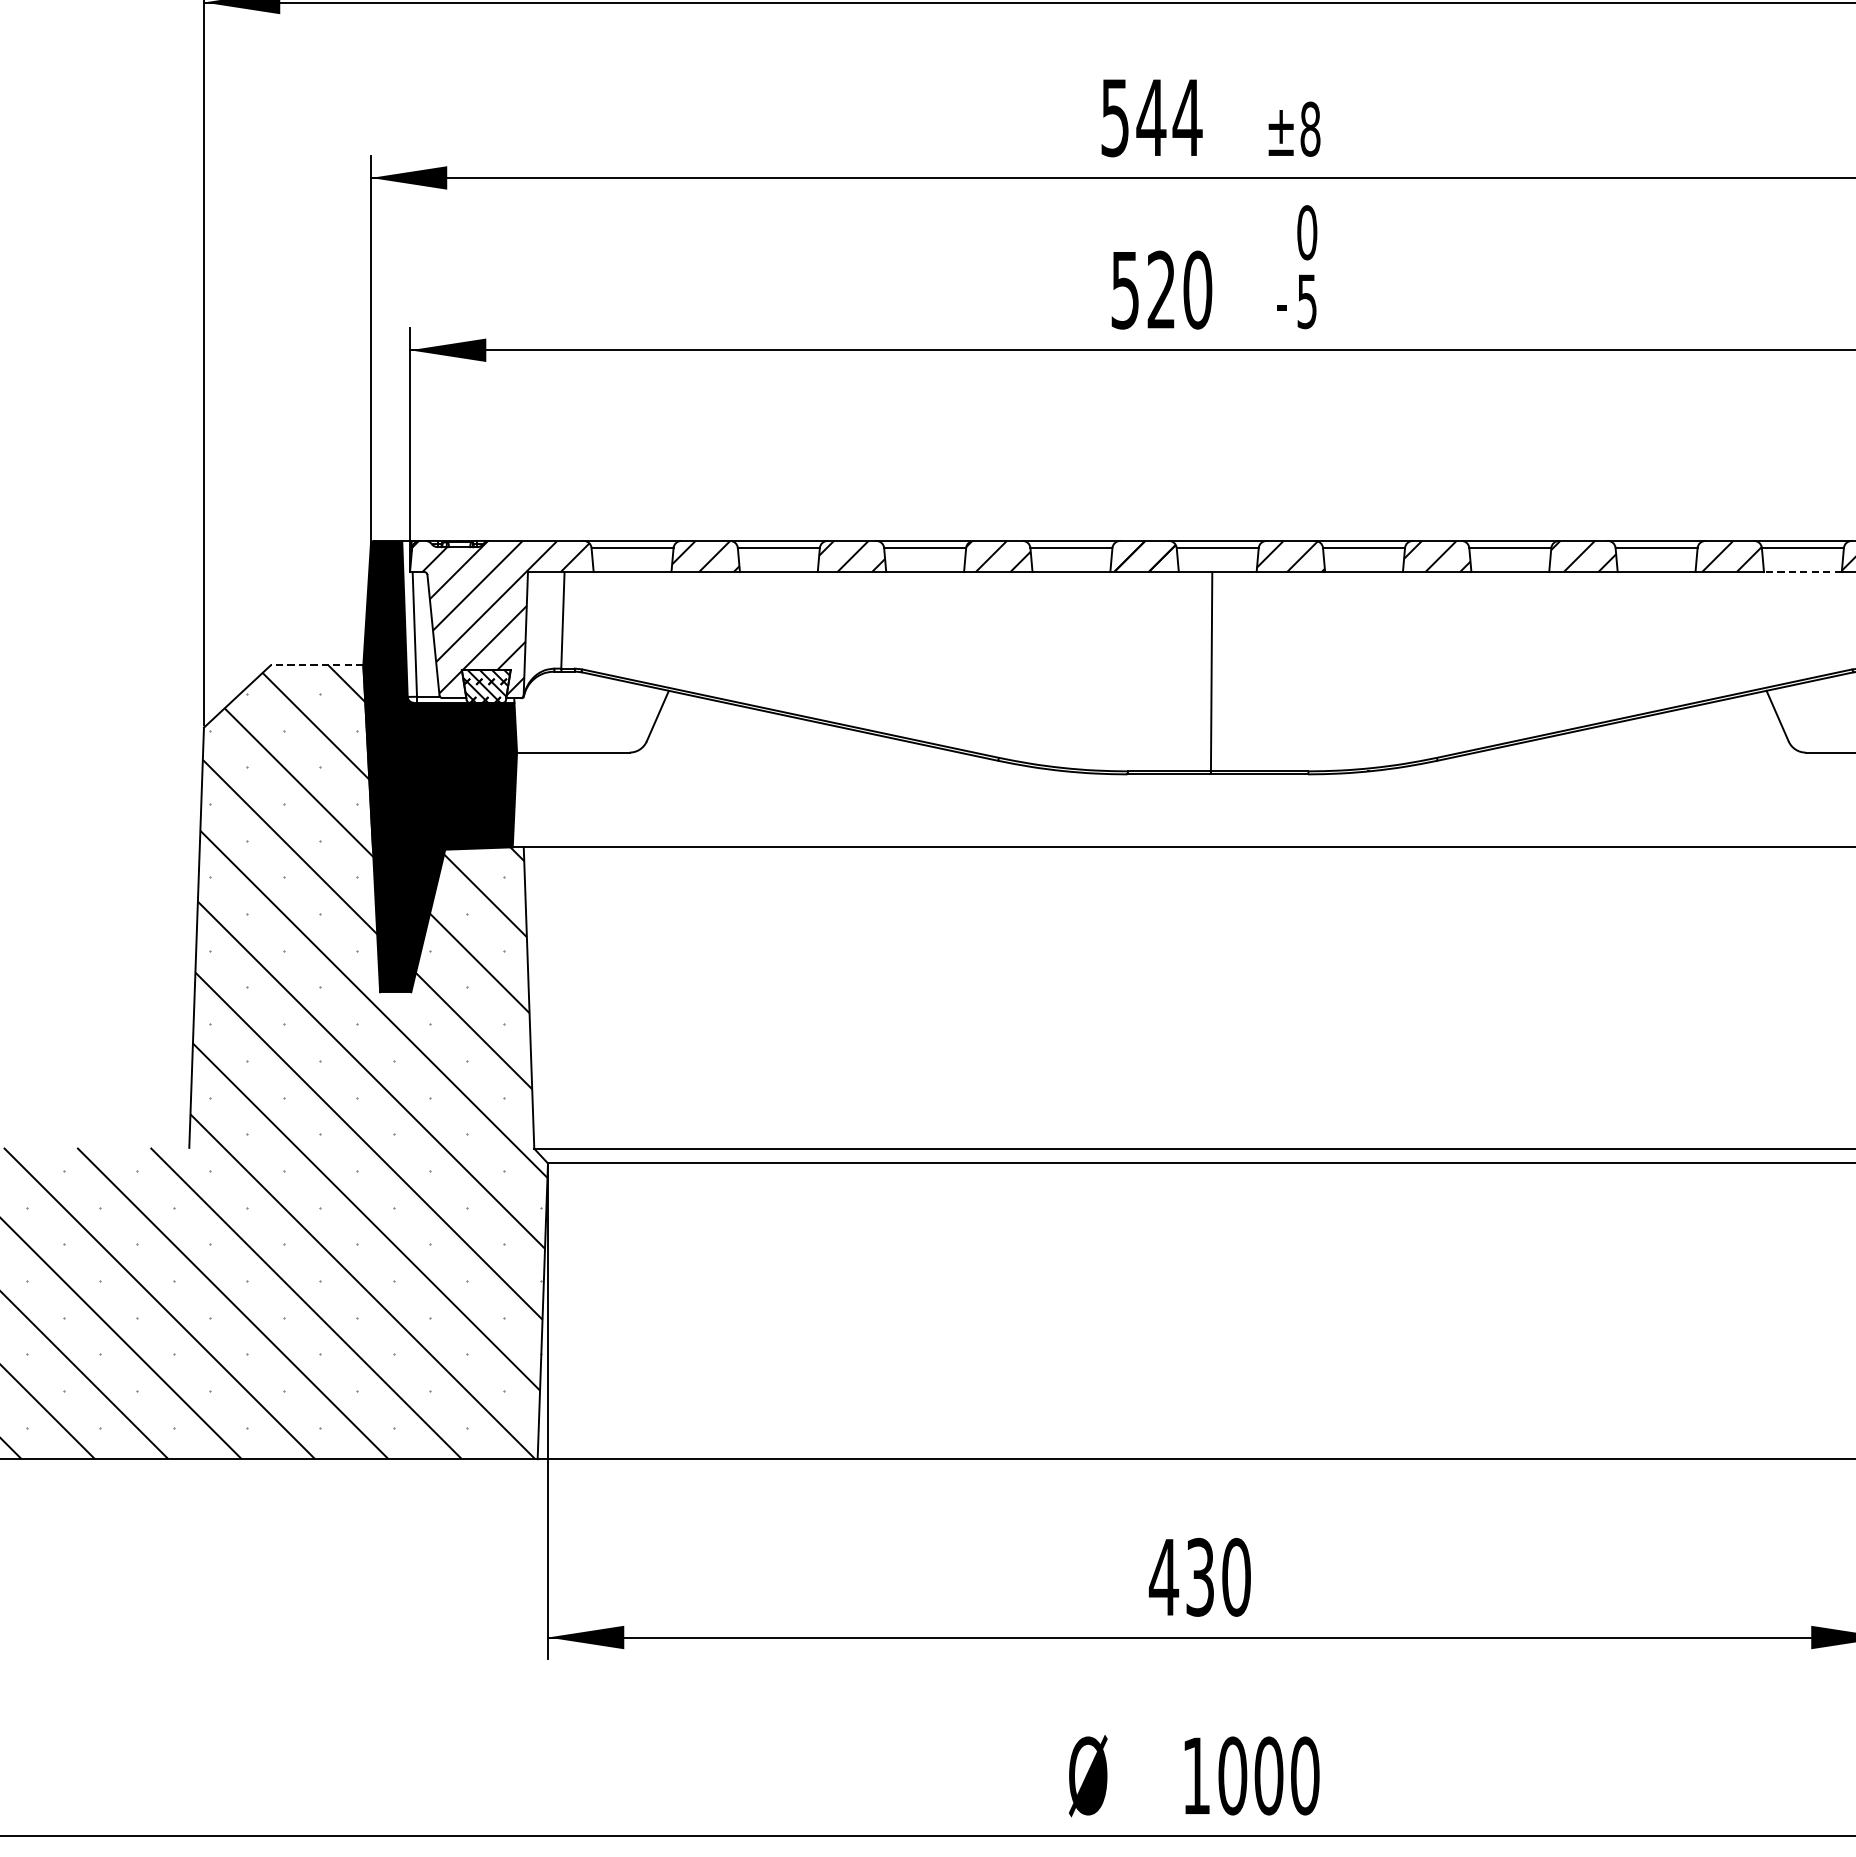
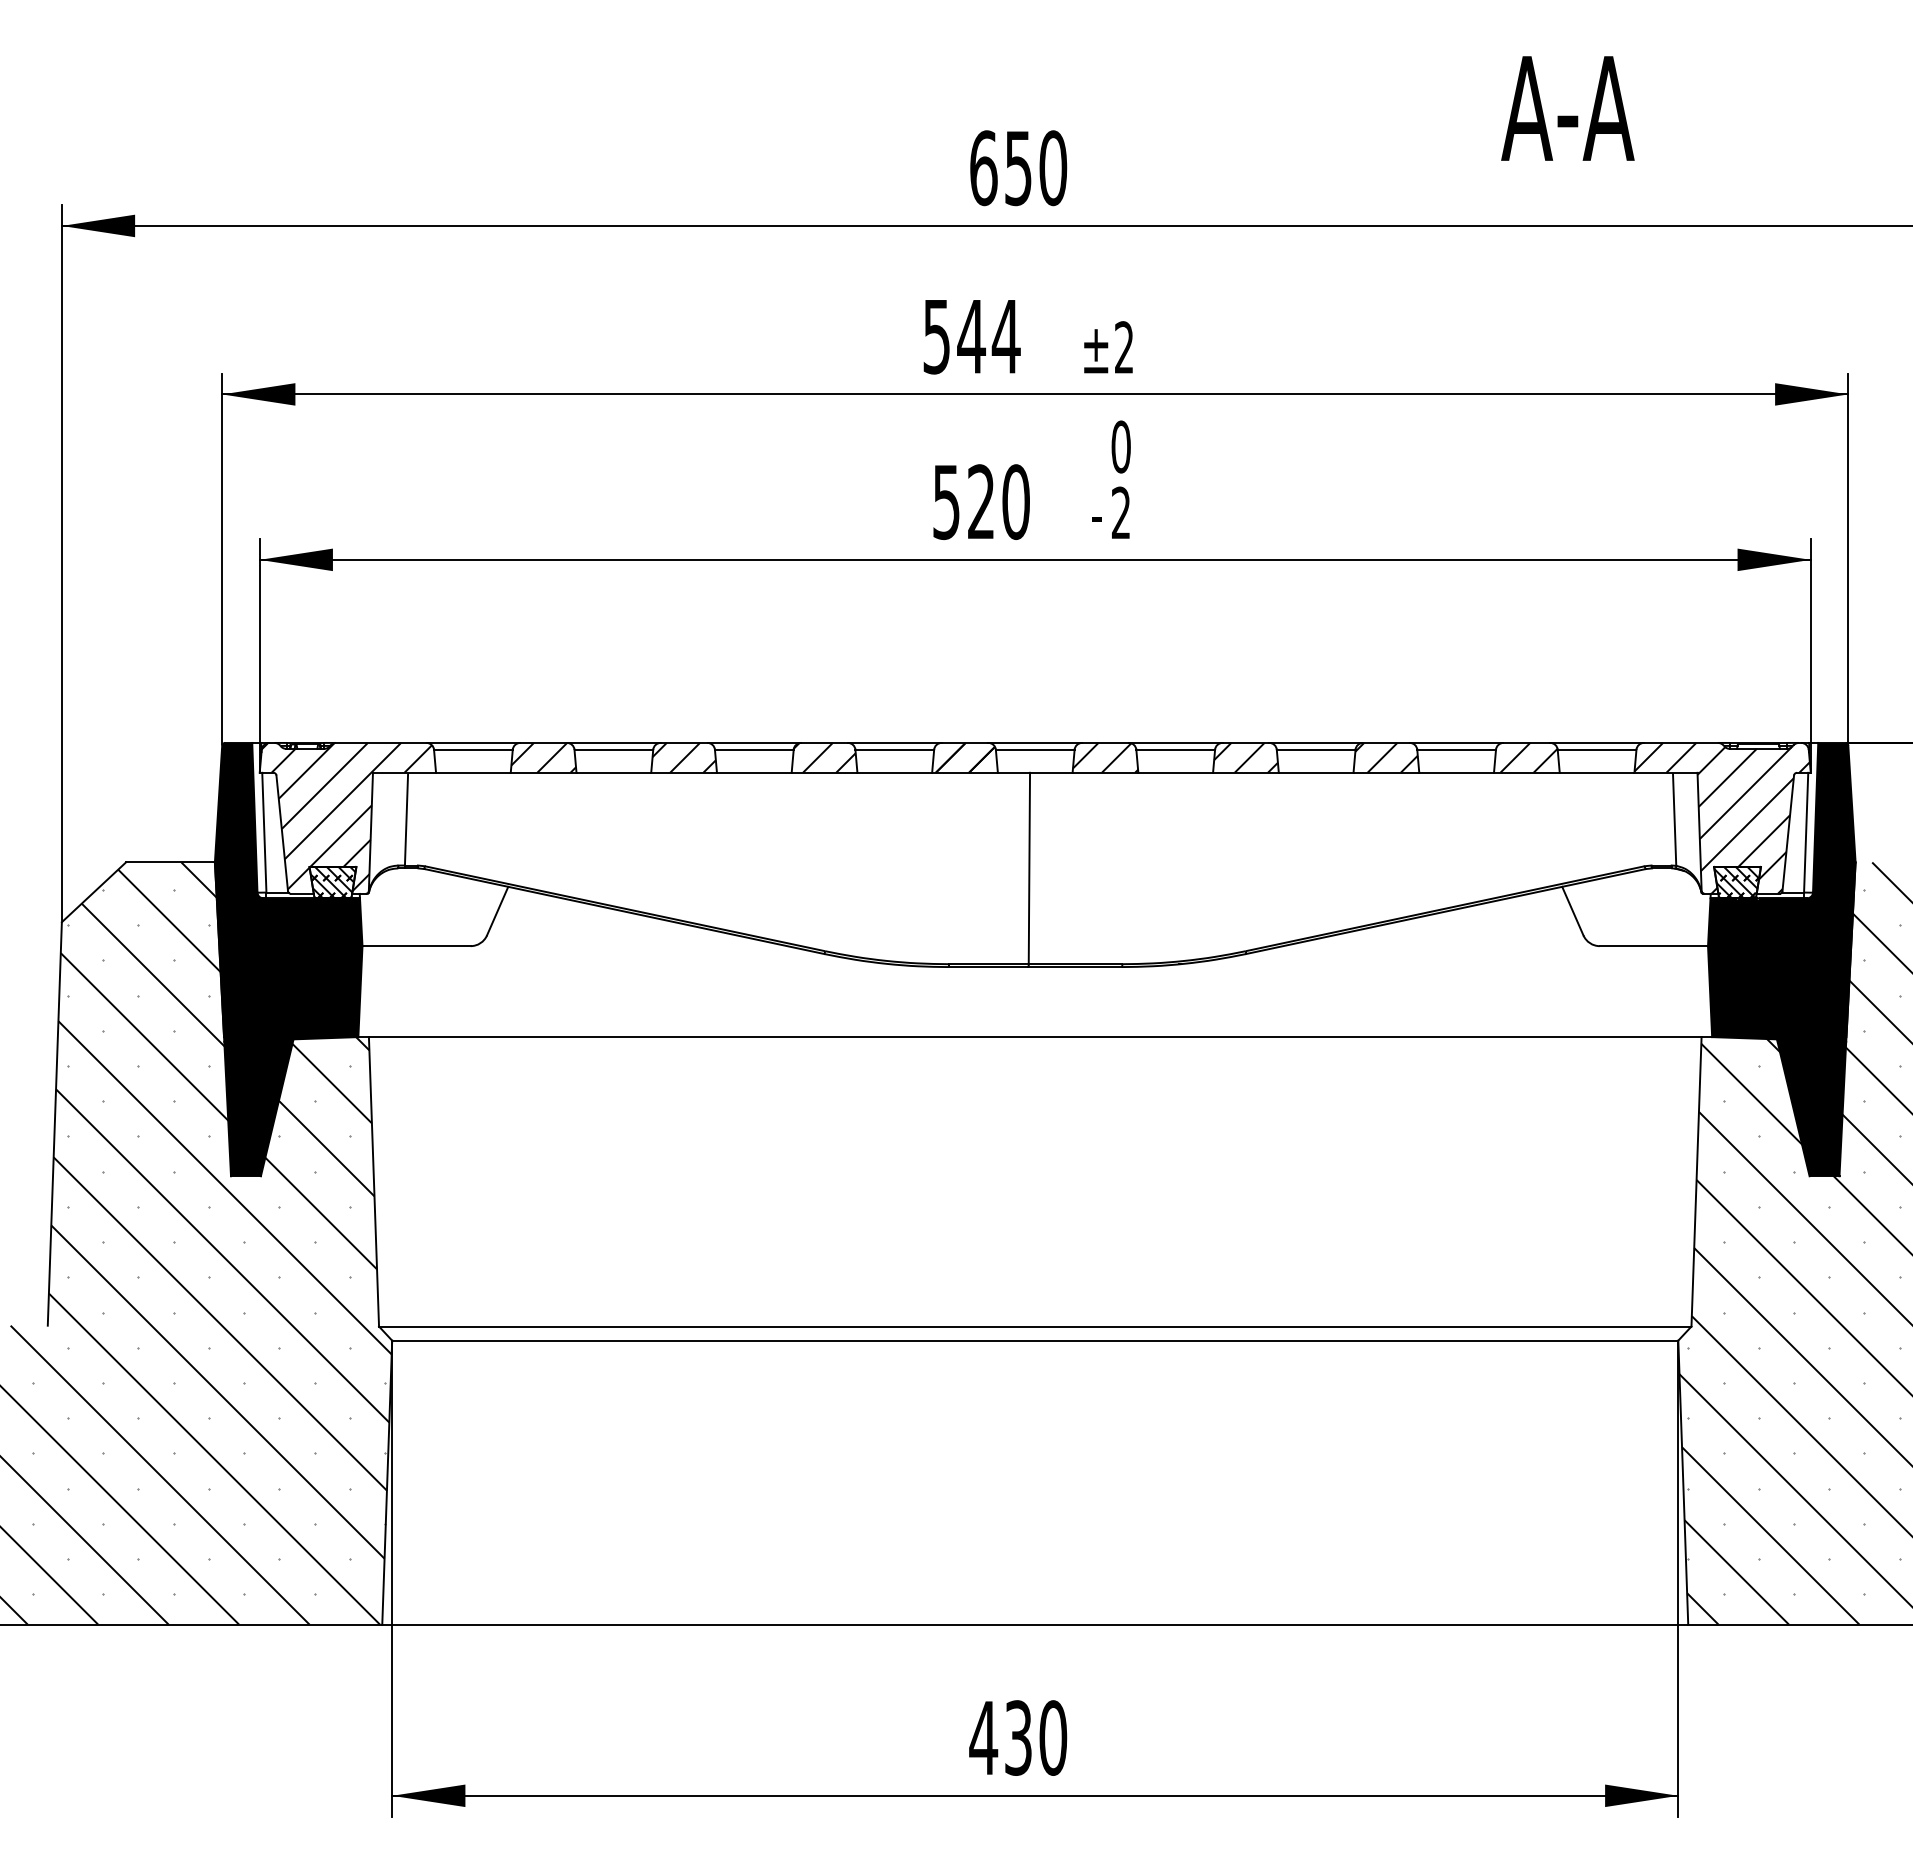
text: (1309, 129) -> (1123, 347), ±8 -> ±2
text: (1307, 300) -> (1121, 512), 5 -> 2
line: (1802, 571) -> (1596, 772), dashed -> solid
line: (316, 665) -> (169, 862), dashed -> solid

